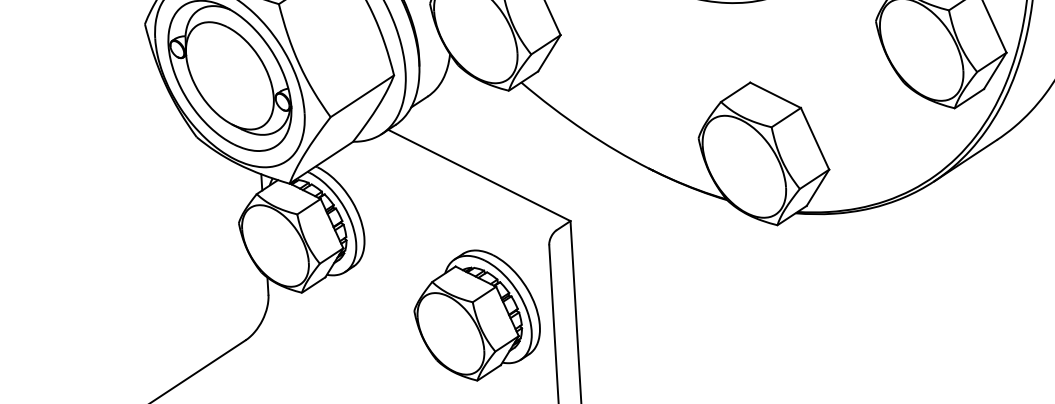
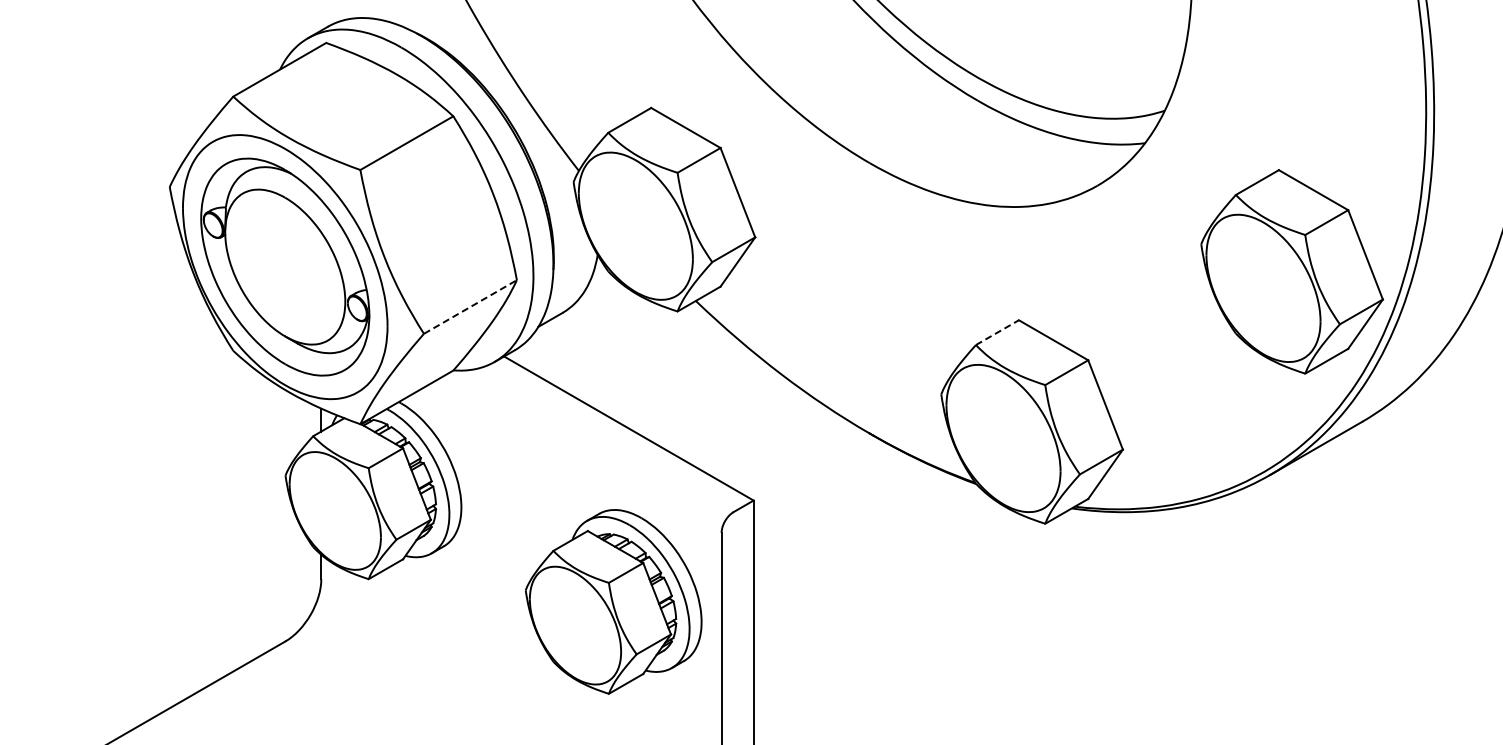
line: (735, 92) -> (997, 332), solid -> dashed
line: (362, 96) -> (470, 307), solid -> dashed
part: (476, 315) -> (613, 601), moved

